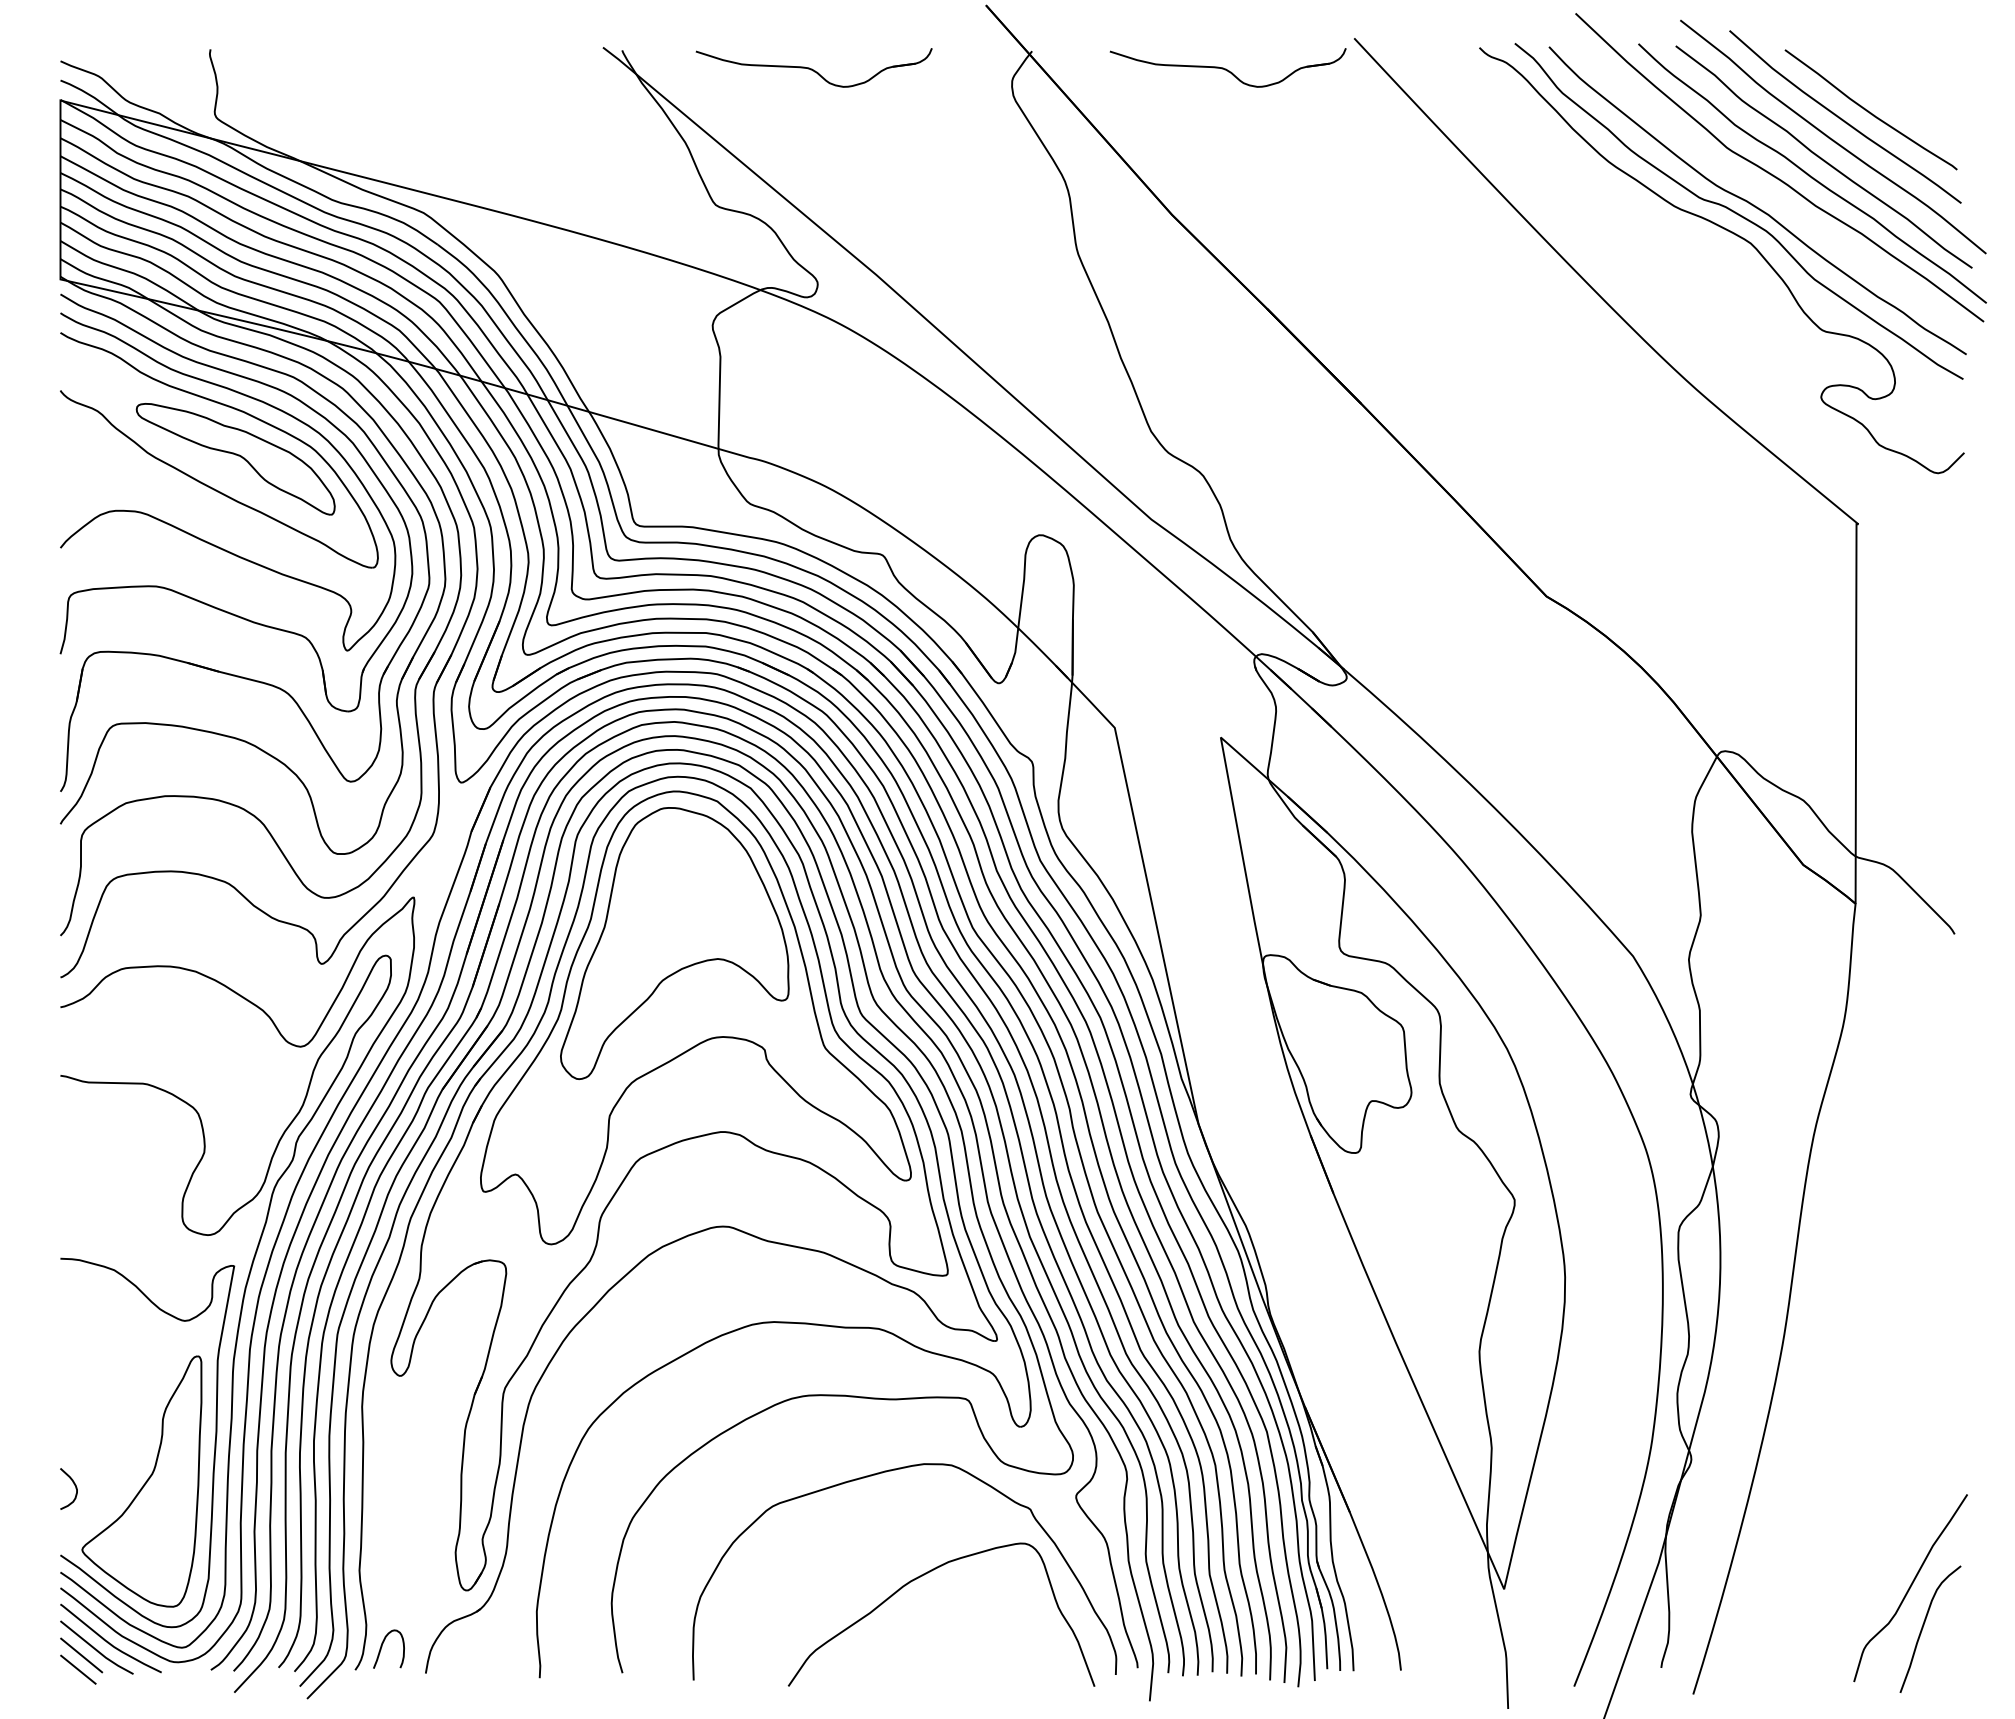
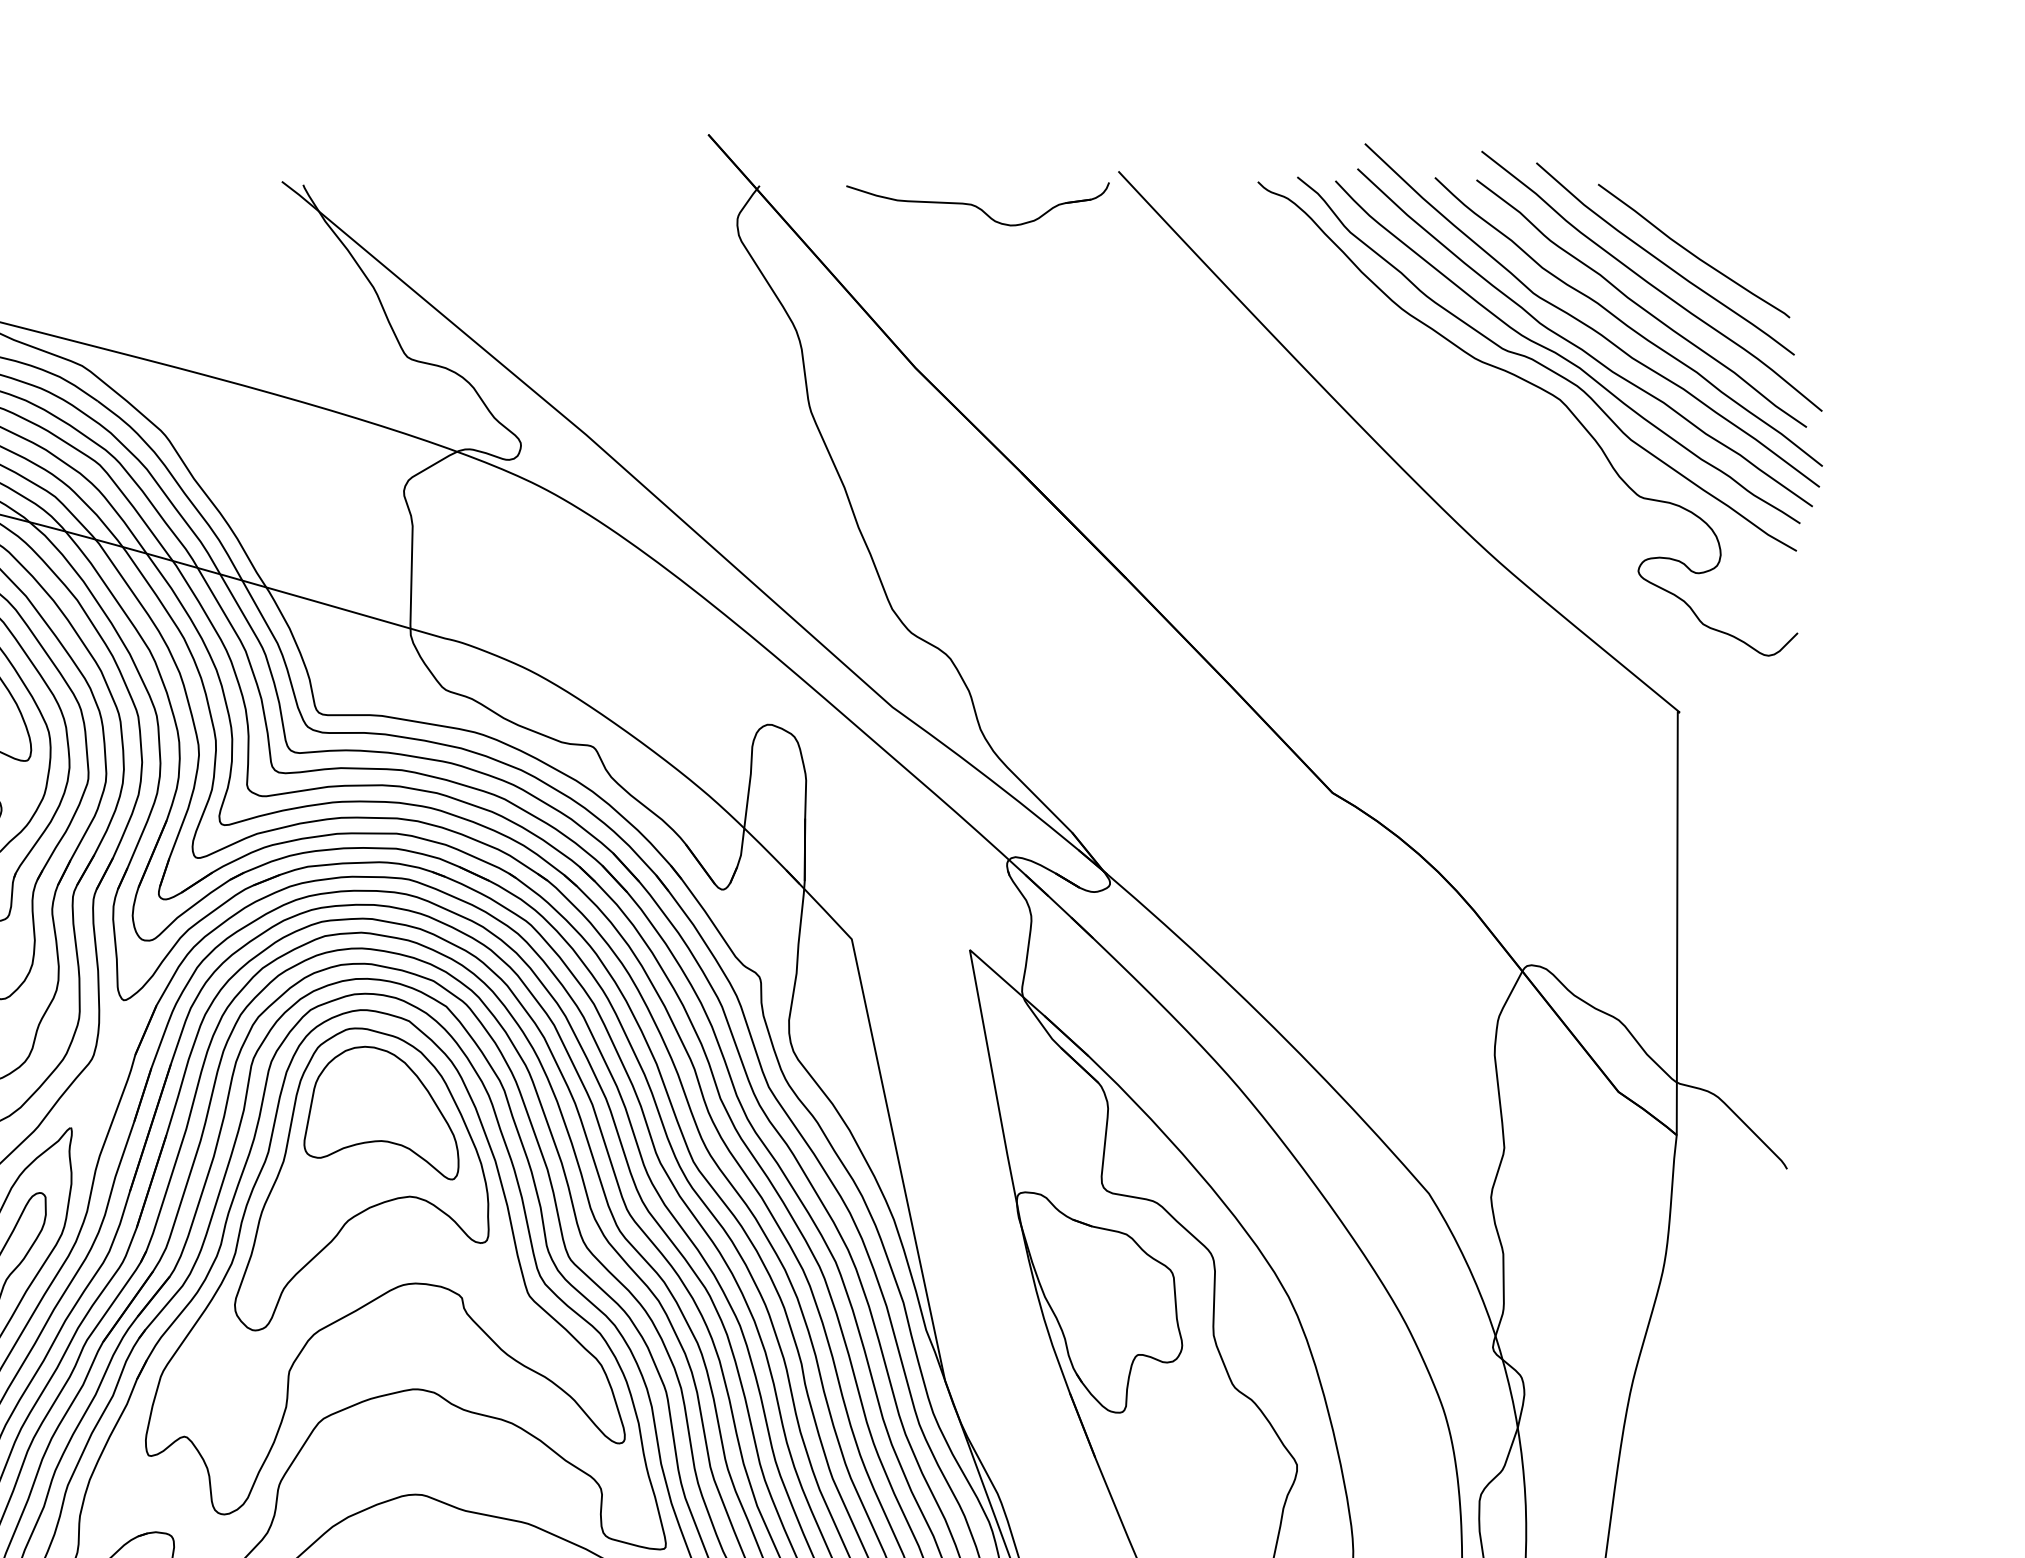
part: (813, 67) -> (516, 203), removed
curve: (1766, 194) -> (1577, 345), added
part: (692, 883) -> (381, 1112), added

